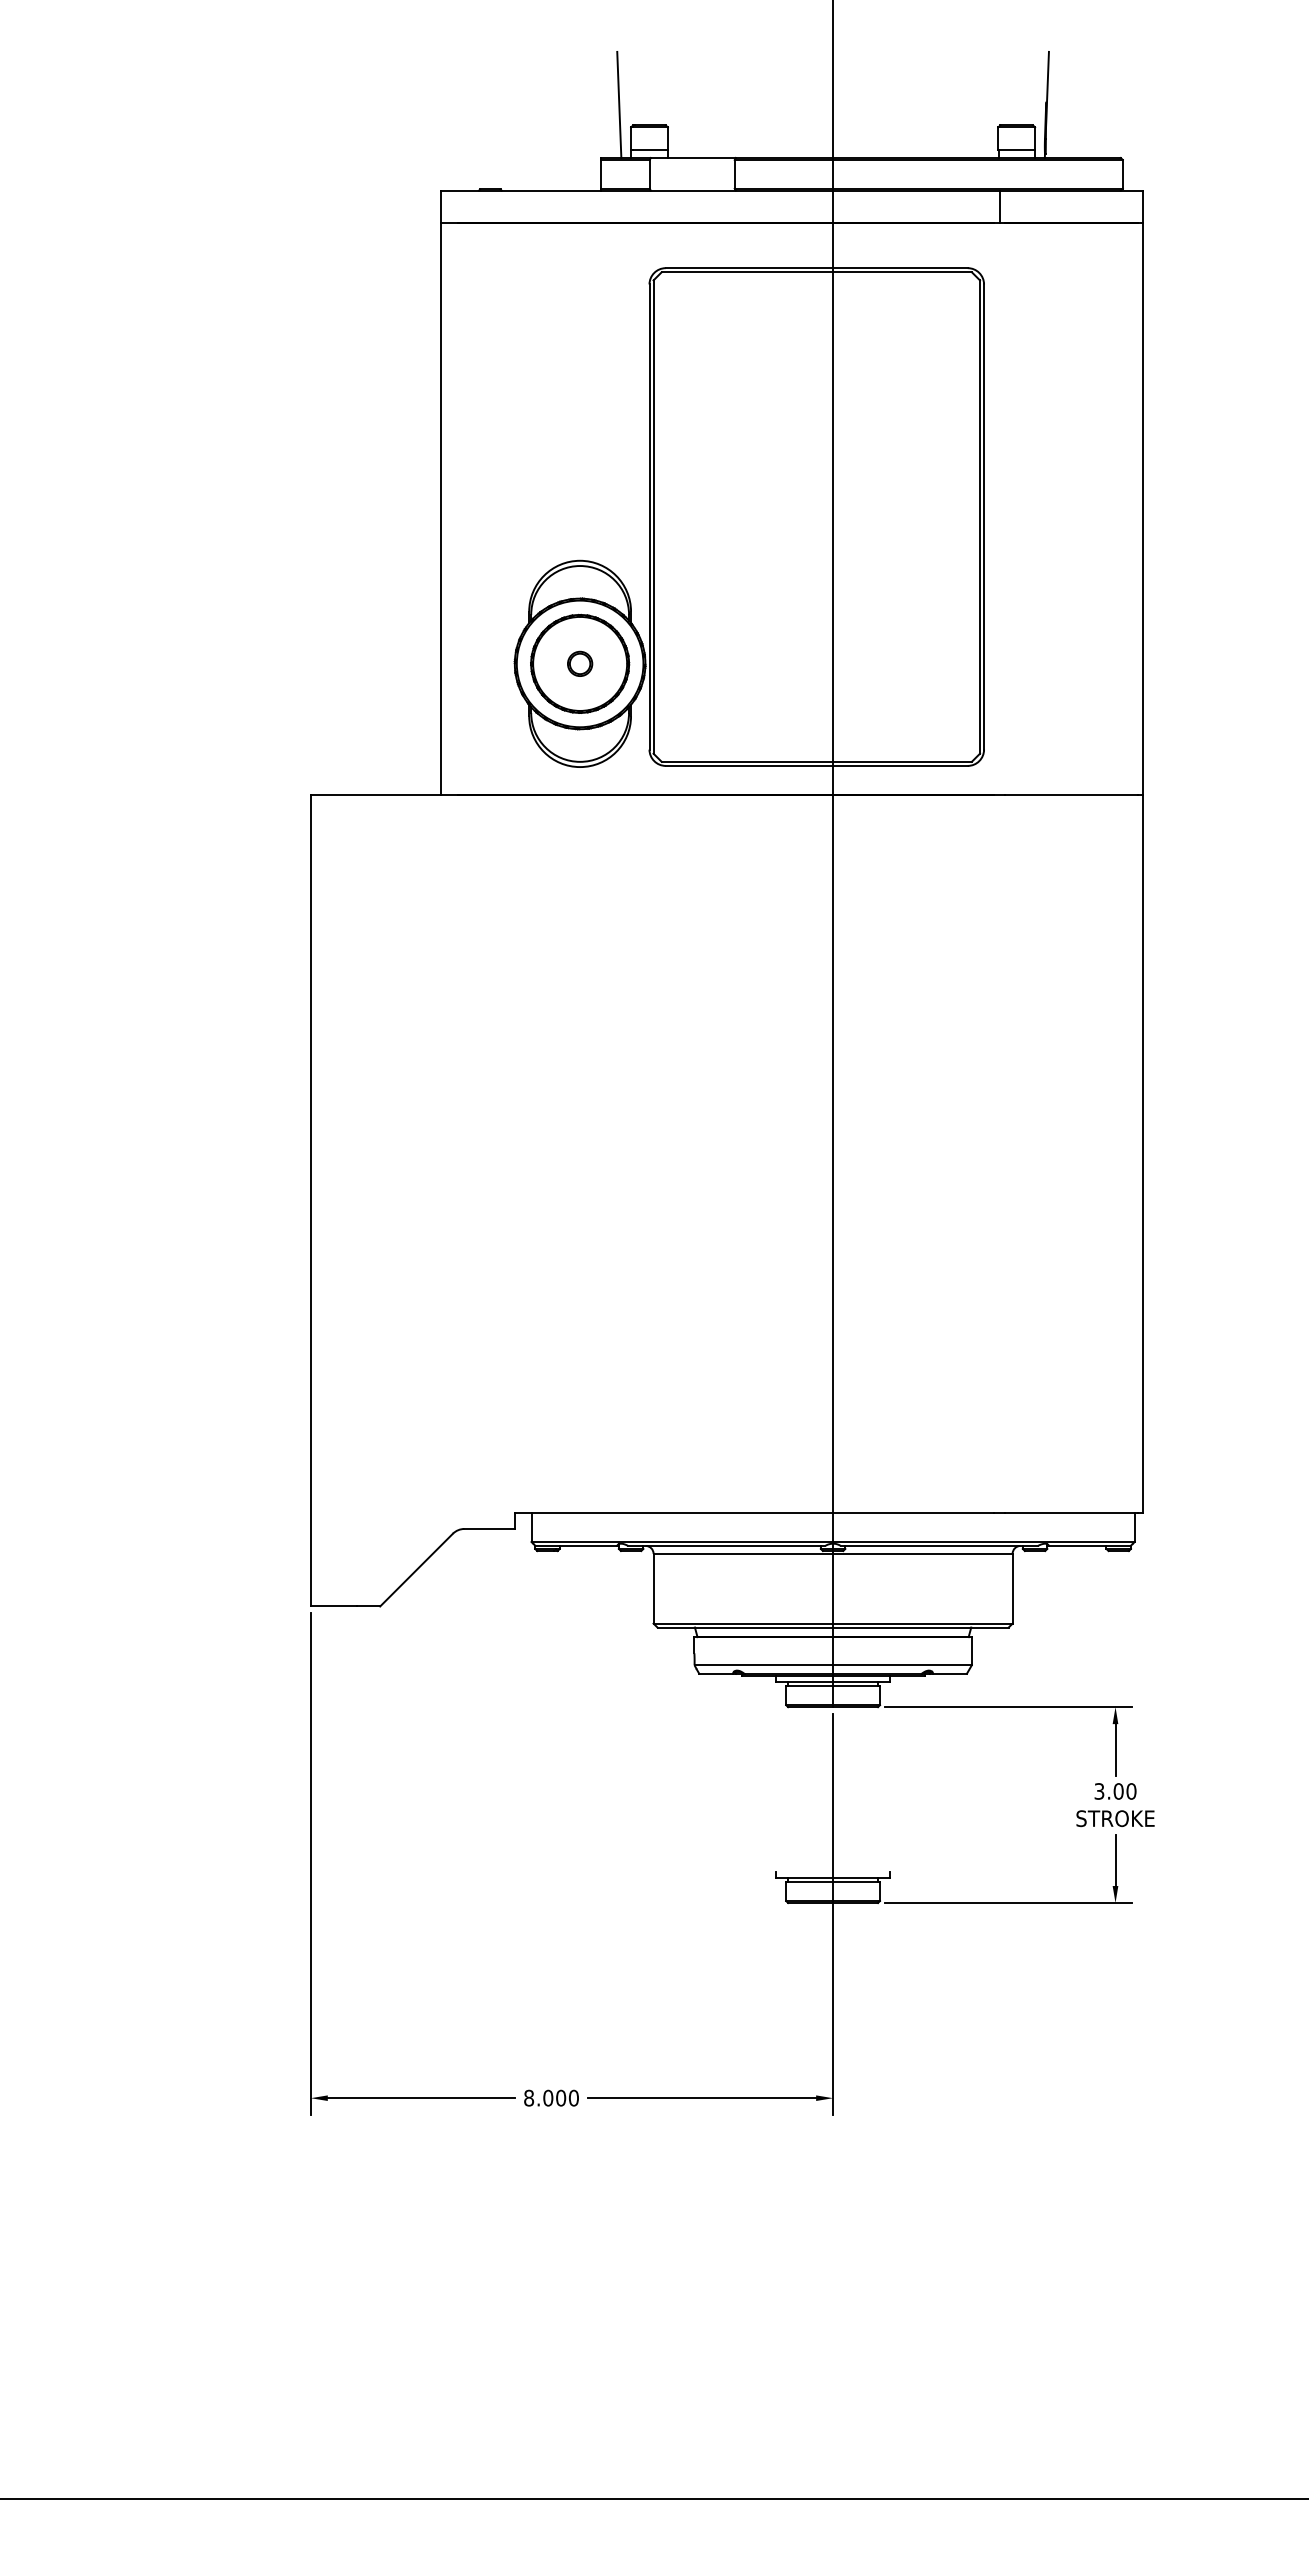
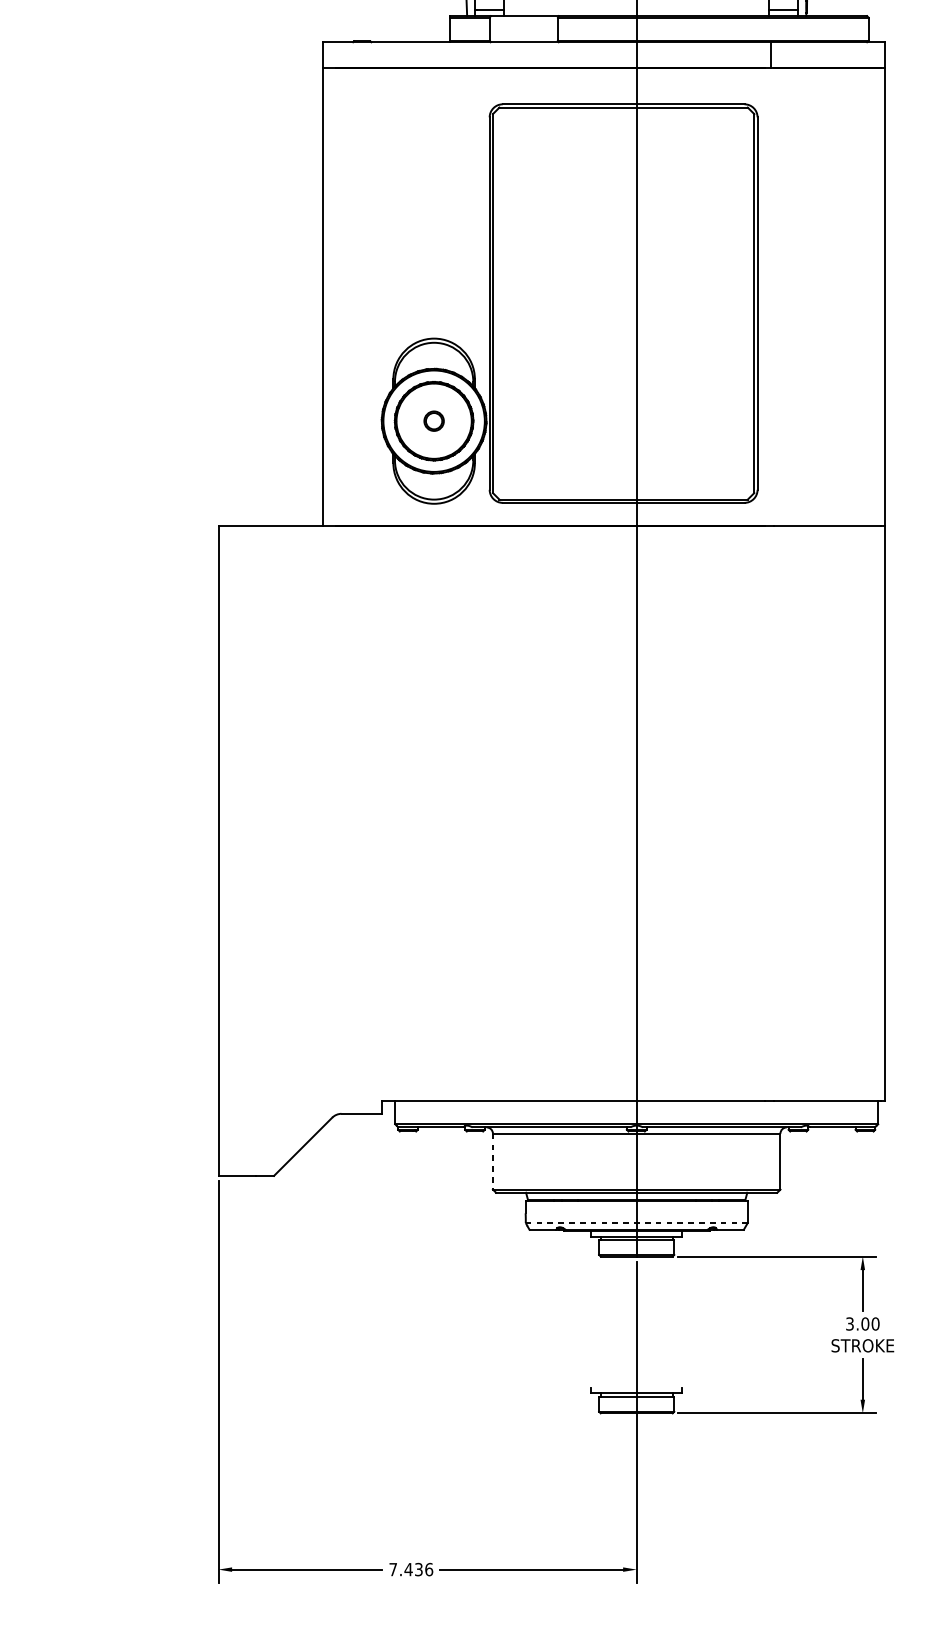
line: (653, 1588) -> (492, 1161), solid -> dashed
line: (833, 1665) -> (637, 1223), solid -> dashed
text: (551, 2097) -> (411, 1569), 8.000 -> 7.436

